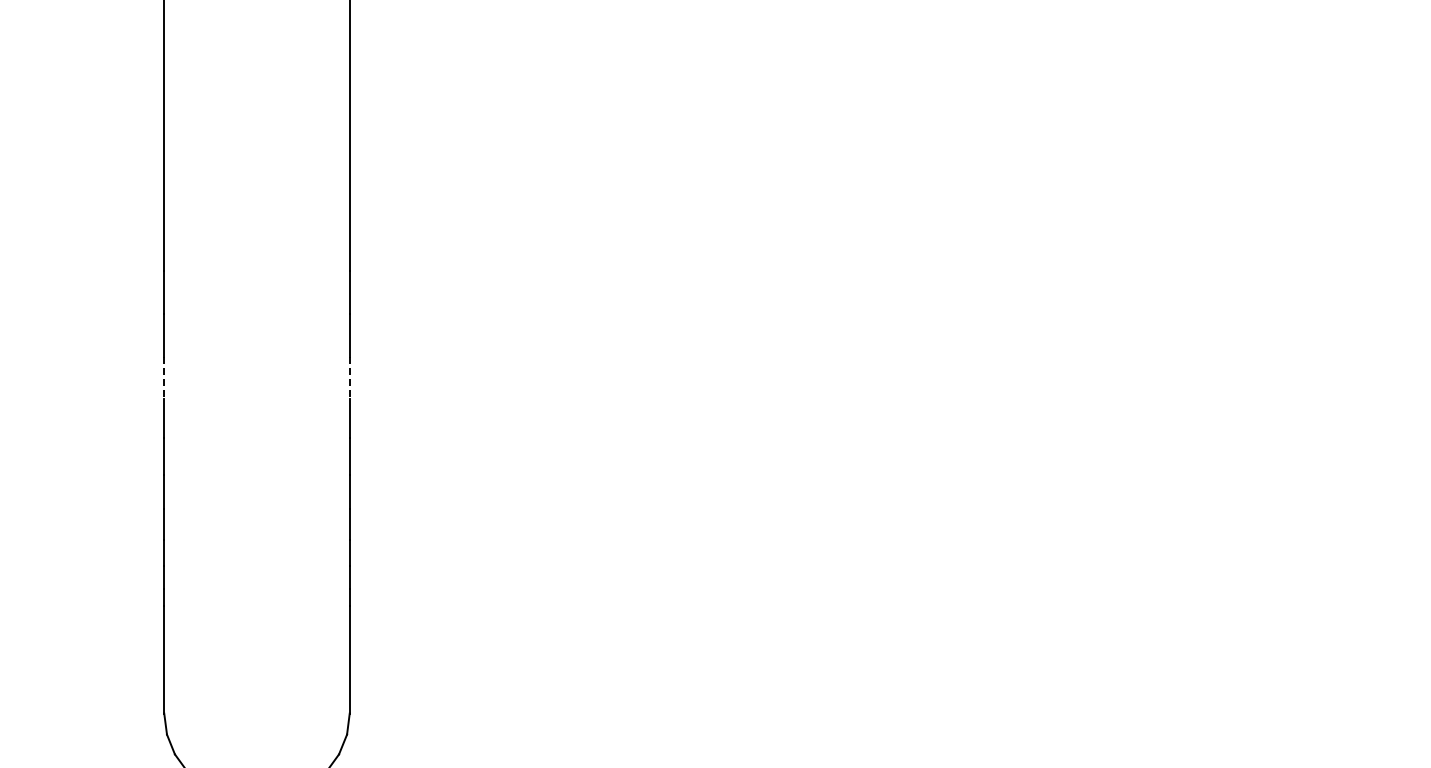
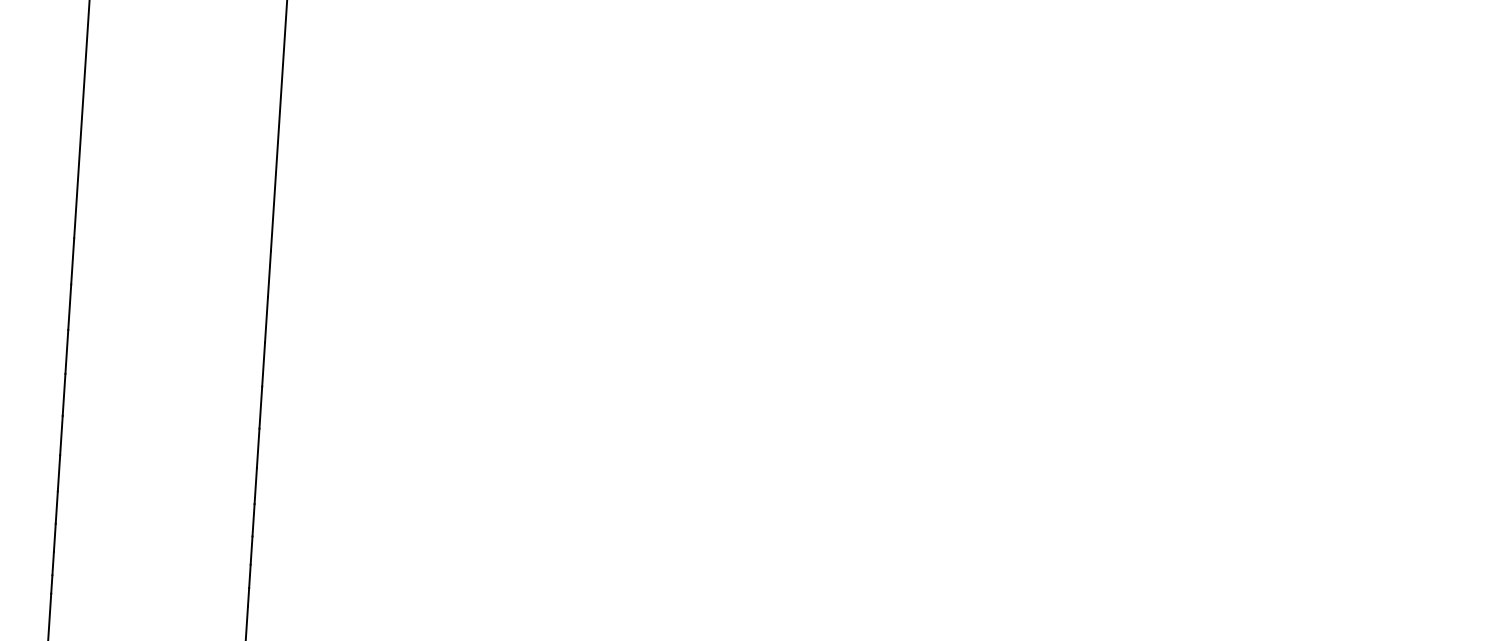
line: (164, 377) -> (67, 351), dashed -> solid
line: (349, 377) -> (263, 364), dashed -> solid

